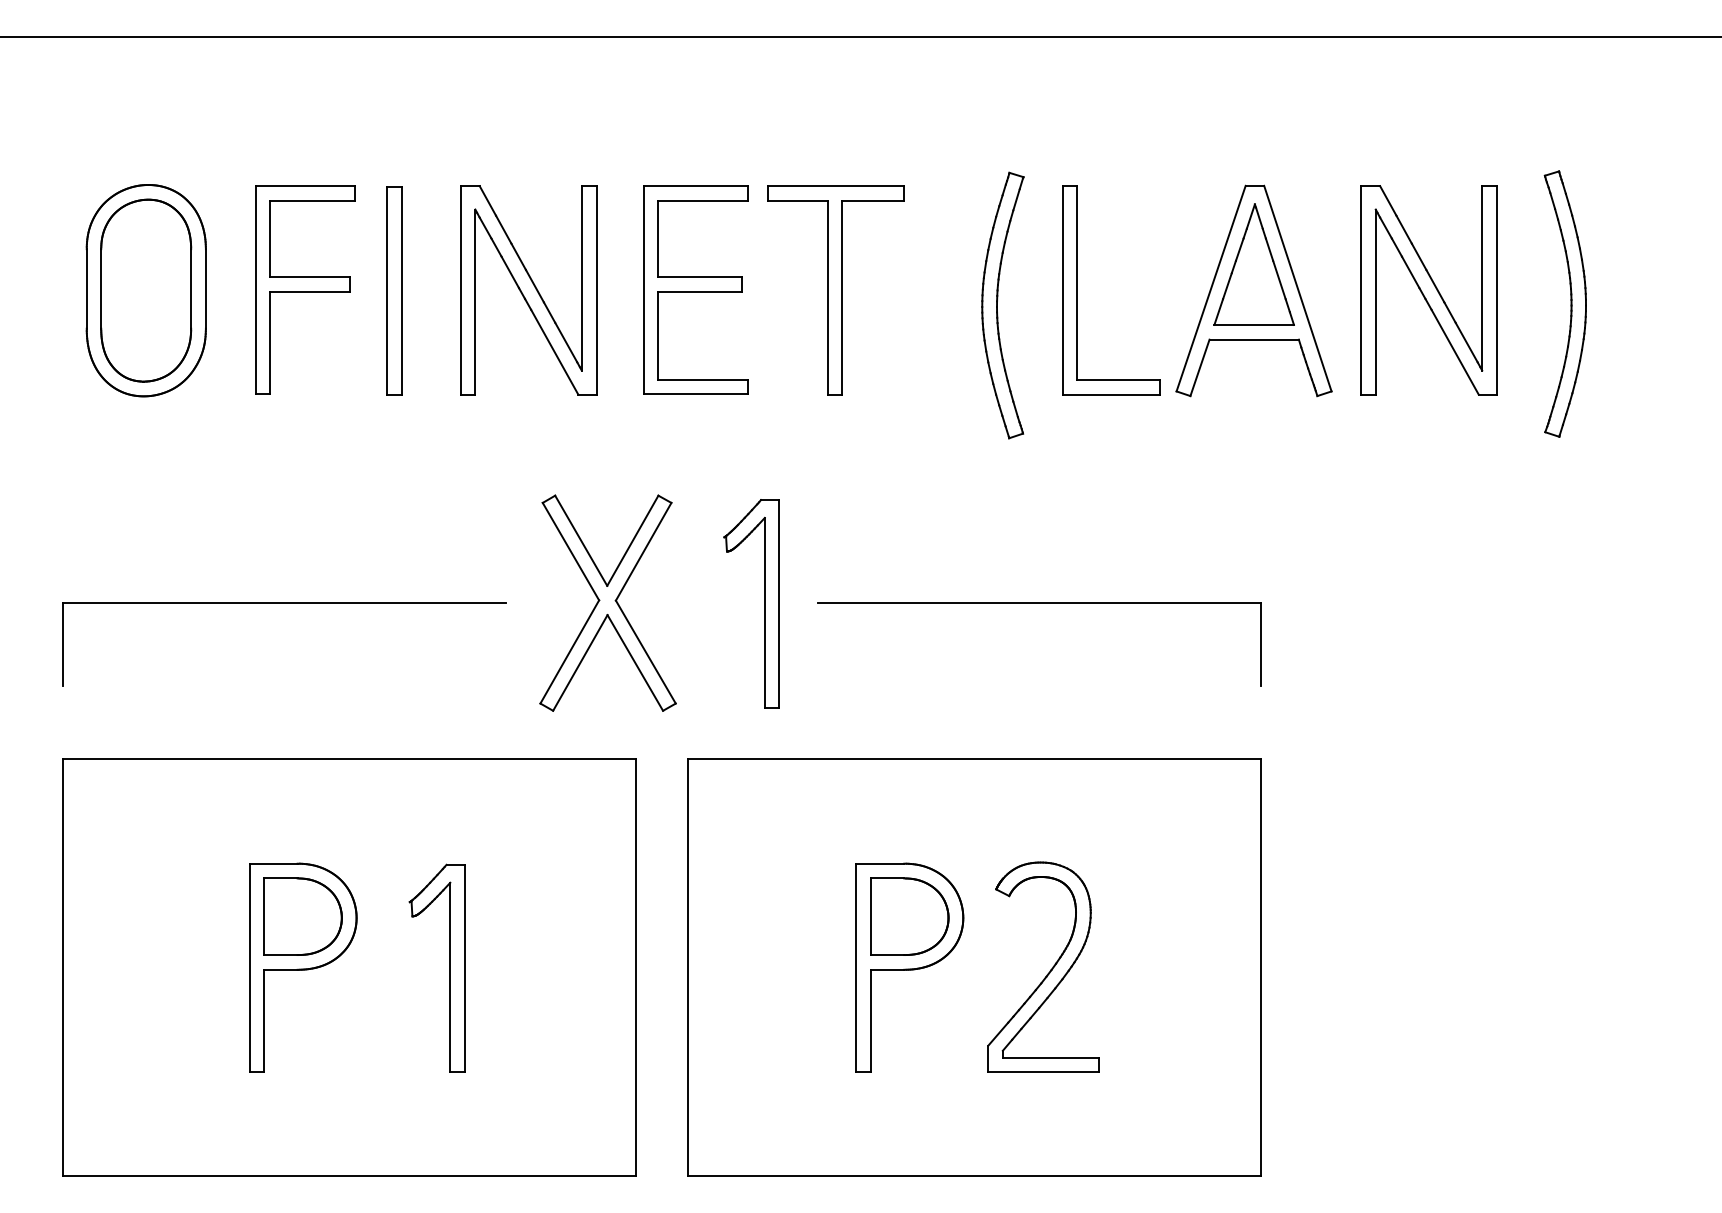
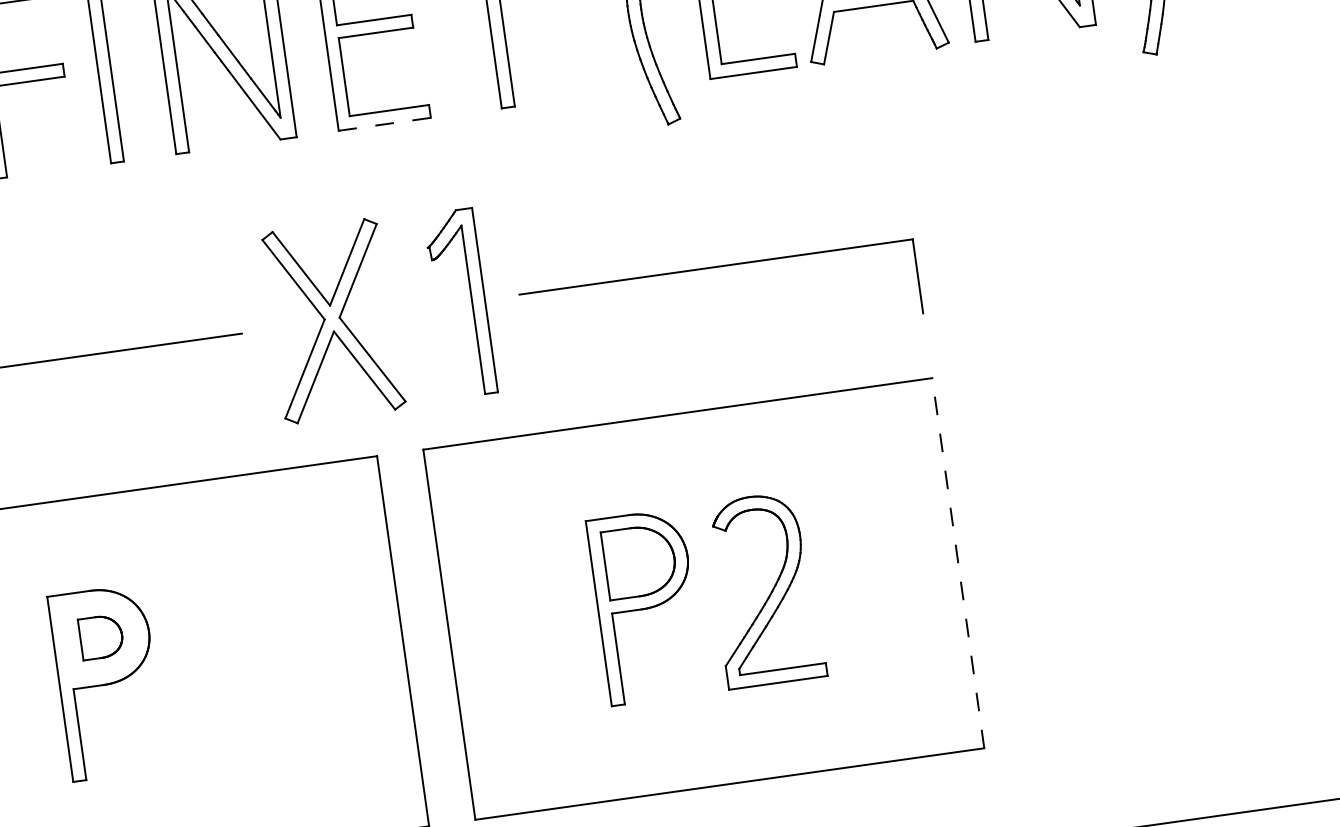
line: (695, 394) -> (384, 124), solid -> dashed
part: (302, 916) -> (100, 637), size x0.6
part: (449, 967) -> (237, 664), removed
line: (1261, 967) -> (958, 562), solid -> dashed

